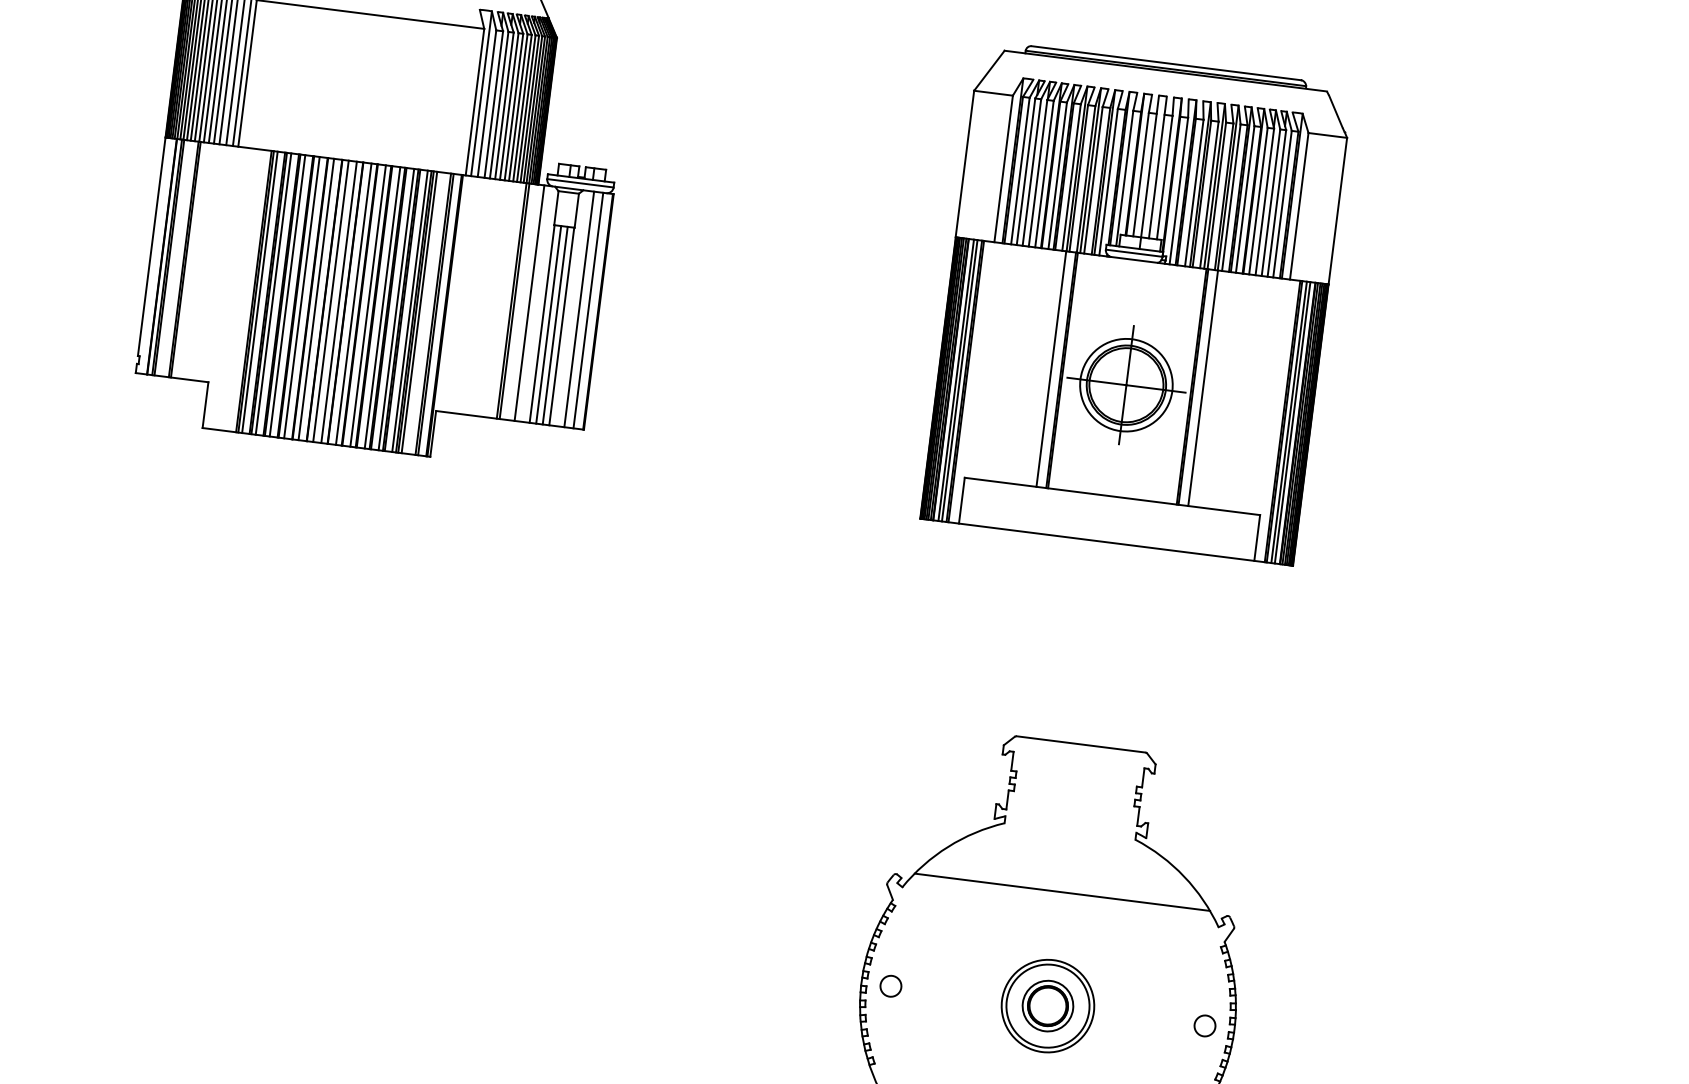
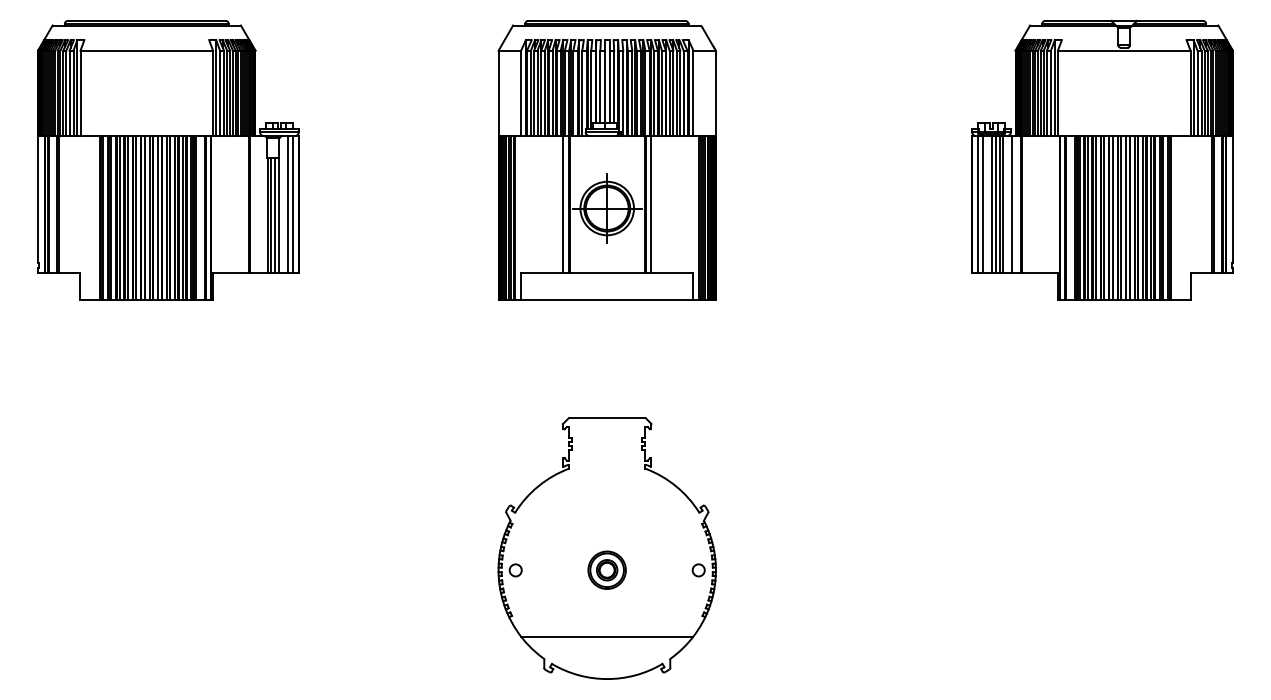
line: (528, 302) -> (258, 204), removed
line: (1062, 893) -> (607, 504), removed
part: (1046, 1004) -> (606, 569), size x0.7

